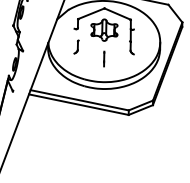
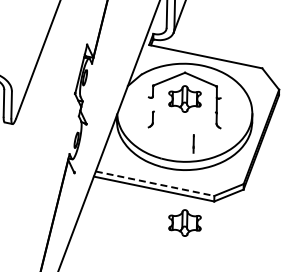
line: (104, 58) -> (193, 143), moved
line: (80, 100) -> (155, 183), solid -> dashed
part: (104, 132) -> (184, 222), added

